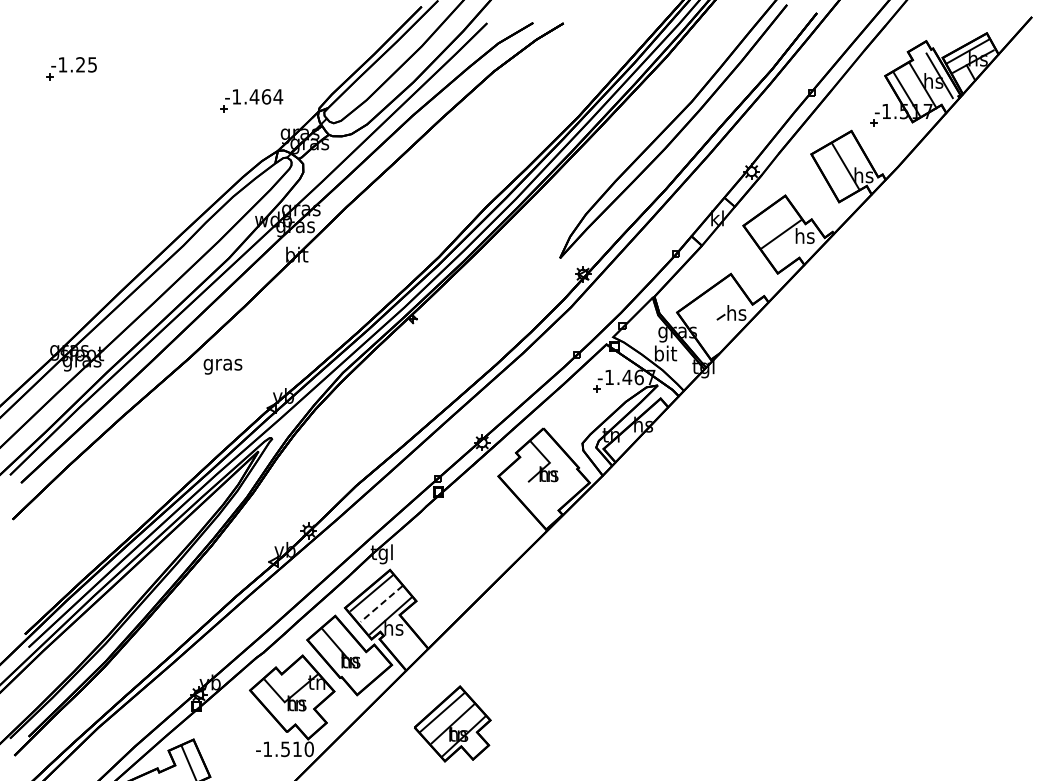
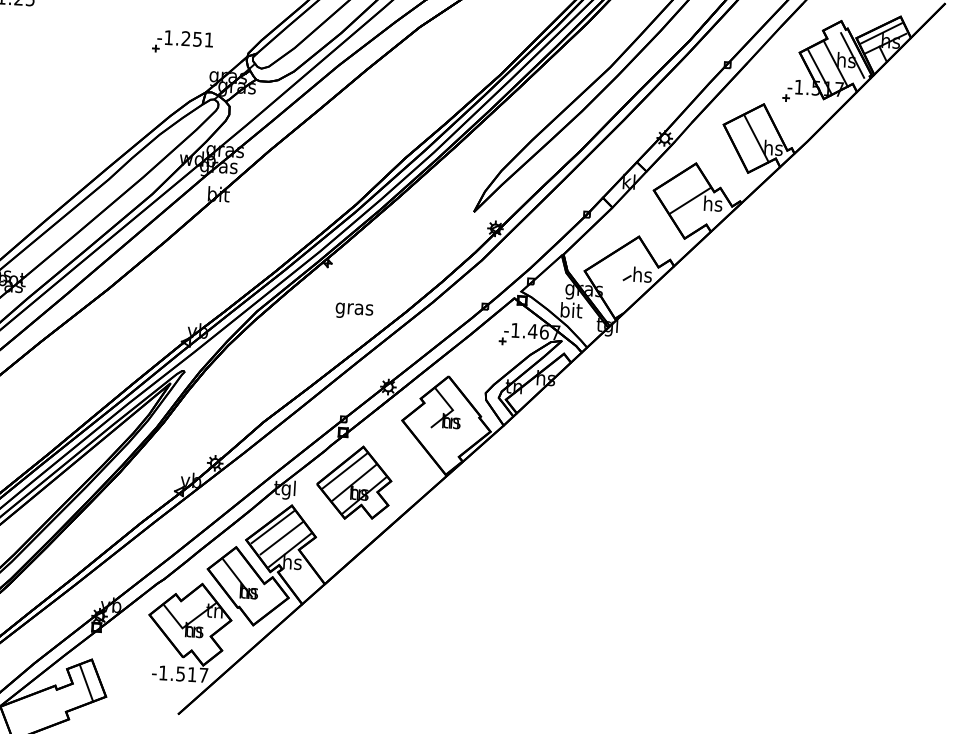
text: (266, 96) -> (197, 39), -1.464 -> -1.251
text: (222, 366) -> (353, 310), moved
line: (381, 603) -> (281, 537), dashed -> solid
part: (452, 723) -> (354, 482), moved
text: (308, 749) -> (203, 675), -1.510 -> -1.517

